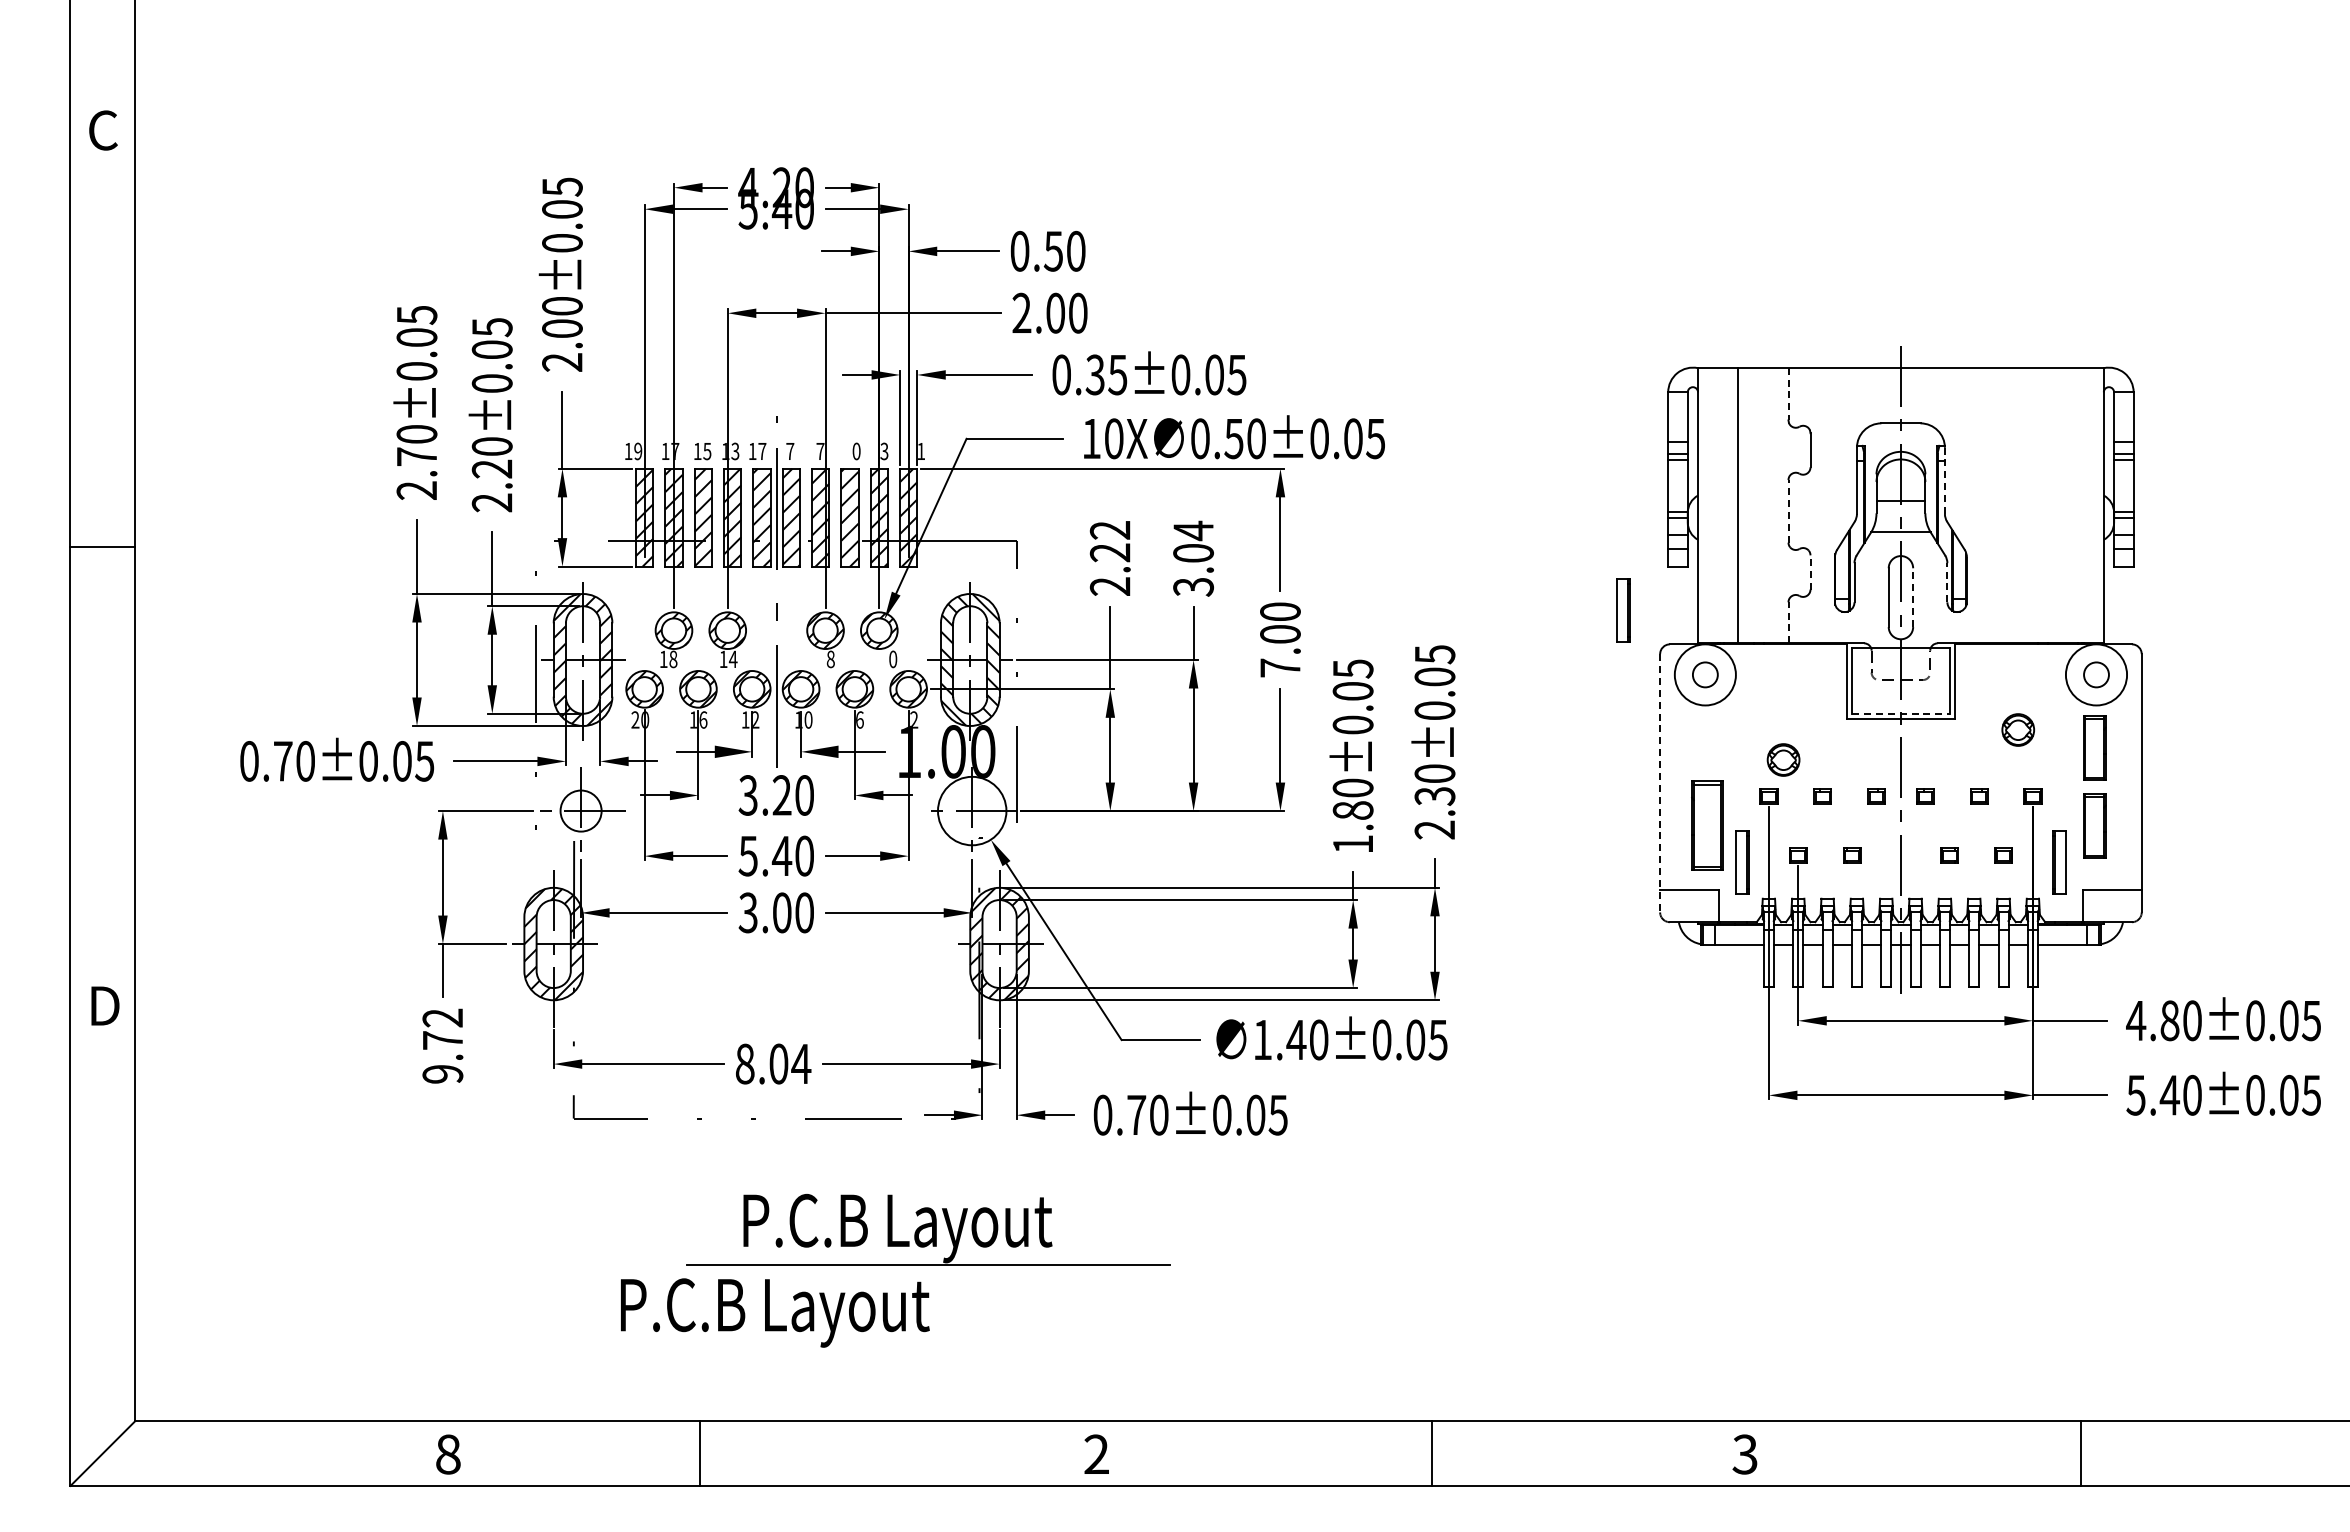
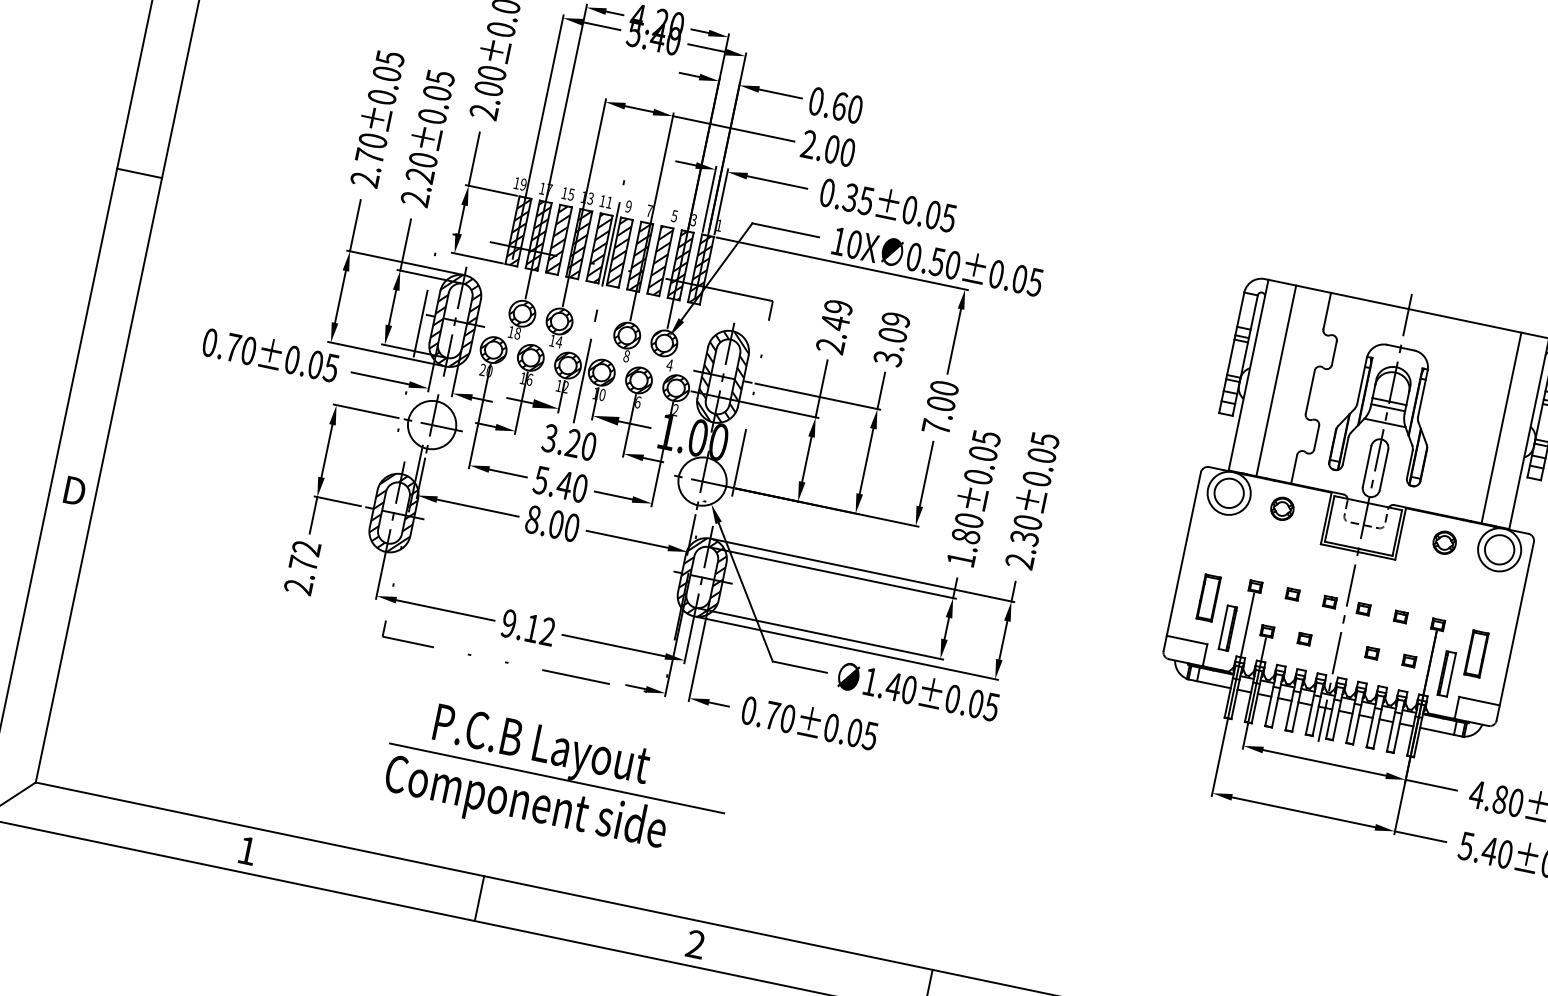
text: (1053, 250) -> (839, 105), 0.50 -> 0.60
line: (1788, 394) -> (1327, 311), dashed -> solid
text: (762, 451) -> (609, 202), 17 -> 11
text: (790, 451) -> (628, 206), 7 -> 9
text: (856, 451) -> (674, 216), 0 -> 5
line: (1944, 480) -> (1422, 393), dashed -> solid
line: (2063, 505) -> (1501, 427), added
line: (1788, 510) -> (1310, 391), dashed -> solid
line: (1900, 510) -> (1387, 407), added
text: (1193, 530) -> (896, 319), 3.04 -> 3.09
text: (1109, 542) -> (836, 315), 2.22 -> 2.49
line: (1810, 572) -> (1316, 437), dashed -> solid
line: (1947, 582) -> (1409, 464), dashed -> solid
line: (1913, 597) -> (1384, 469), dashed -> solid
part: (1623, 610) -> (1181, 436), removed
line: (1788, 622) -> (1294, 469), dashed -> solid
text: (892, 659) -> (669, 365), 0 -> 4
circle: (1705, 674) -> (1229, 493), size x1.67
circle: (2096, 674) -> (1499, 549), size x1.67
line: (1900, 714) -> (1358, 548), dashed -> solid
part: (2018, 729) -> (1444, 542), moved
part: (2094, 747) -> (1487, 599), removed
part: (1783, 759) -> (1282, 508), moved
line: (1660, 783) -> (1182, 561), dashed -> solid
circle: (580, 810) -> (431, 424), size x1.67
part: (1706, 825) -> (1208, 597), size x0.71
text: (747, 912) -> (532, 519), 3.00 -> 8.00
text: (773, 1063) -> (528, 627), 8.04 -> 9.12
text: (443, 1074) -> (298, 587), 9.72 -> 2.72
part: (928, 1229) -> (562, 754), moved
text: (820, 1310) -> (525, 805), P.C.B Layout -> Component side
line: (699, 1453) -> (479, 898), moved
text: (448, 1454) -> (247, 850), 8 -> 1

